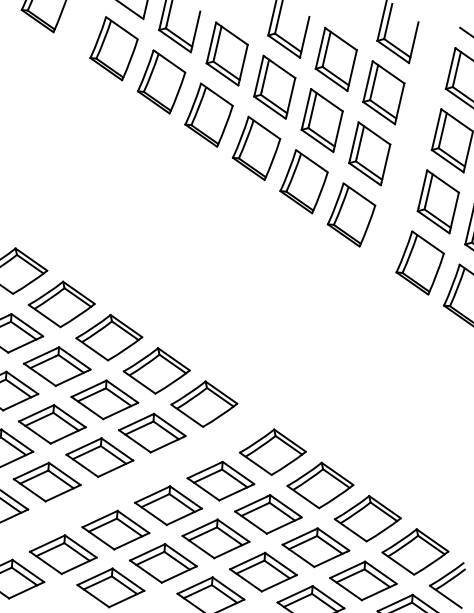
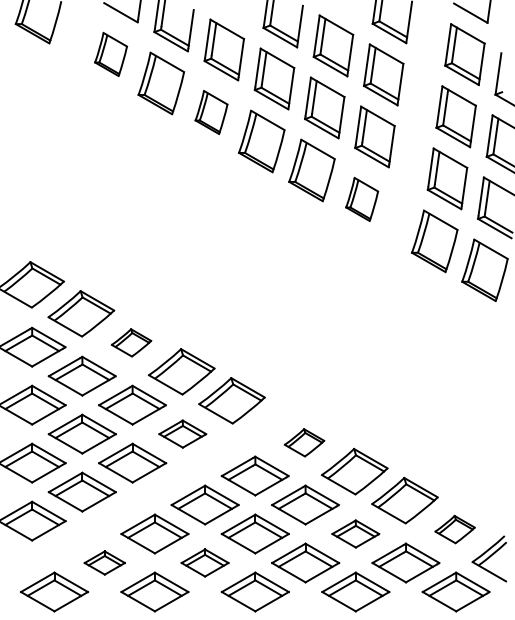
part: (113, 48) -> (110, 54), size x0.7
part: (209, 115) -> (211, 112), size x0.7
part: (350, 214) -> (361, 199), size x0.7
part: (109, 337) -> (131, 342), size x0.6
part: (152, 432) -> (182, 433), size x0.7
part: (272, 452) -> (304, 442), size x0.6
part: (315, 547) -> (355, 533), size x0.7
part: (414, 551) -> (454, 529), size x0.6
part: (63, 554) -> (104, 562), size x0.6
part: (162, 562) -> (204, 562), size x0.7

